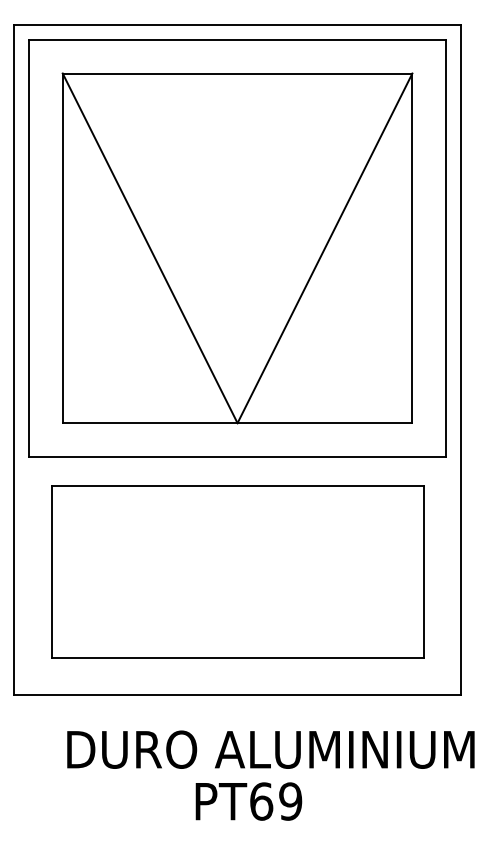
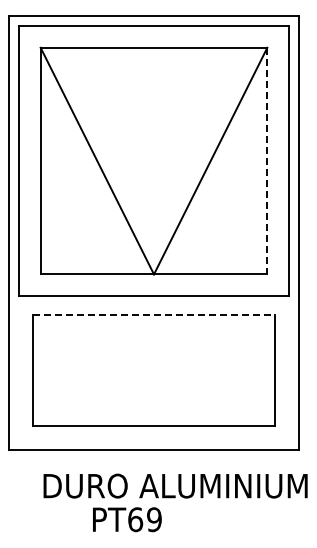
line: (412, 248) -> (267, 161), solid -> dashed
line: (238, 486) -> (154, 315), solid -> dashed
text: (249, 801) -> (127, 519), moved

